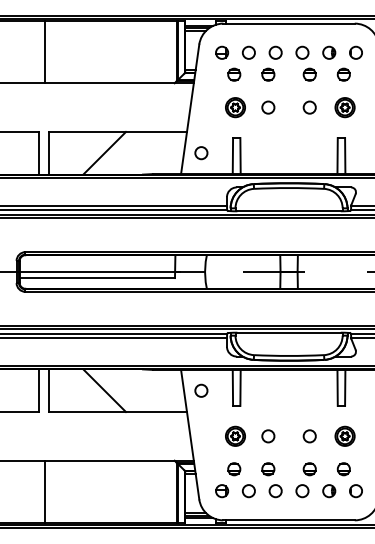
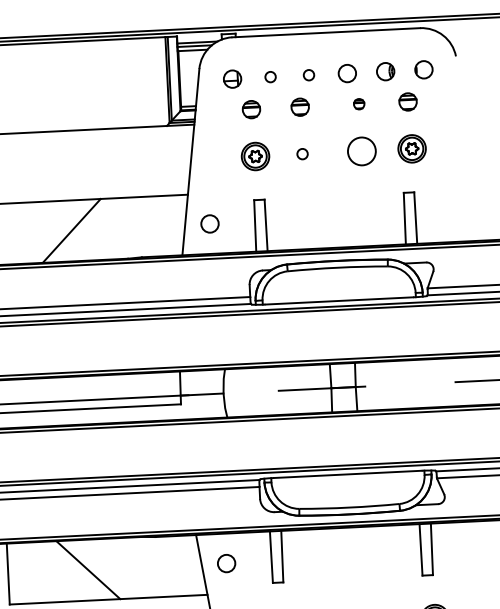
circle: (248, 52) -> (270, 76), size x0.6
circle: (275, 52) -> (308, 74), size x0.6
part: (309, 74) -> (358, 104), size x0.6
circle: (268, 107) -> (302, 154), size x0.6
circle: (309, 107) -> (361, 151), size x1.6

